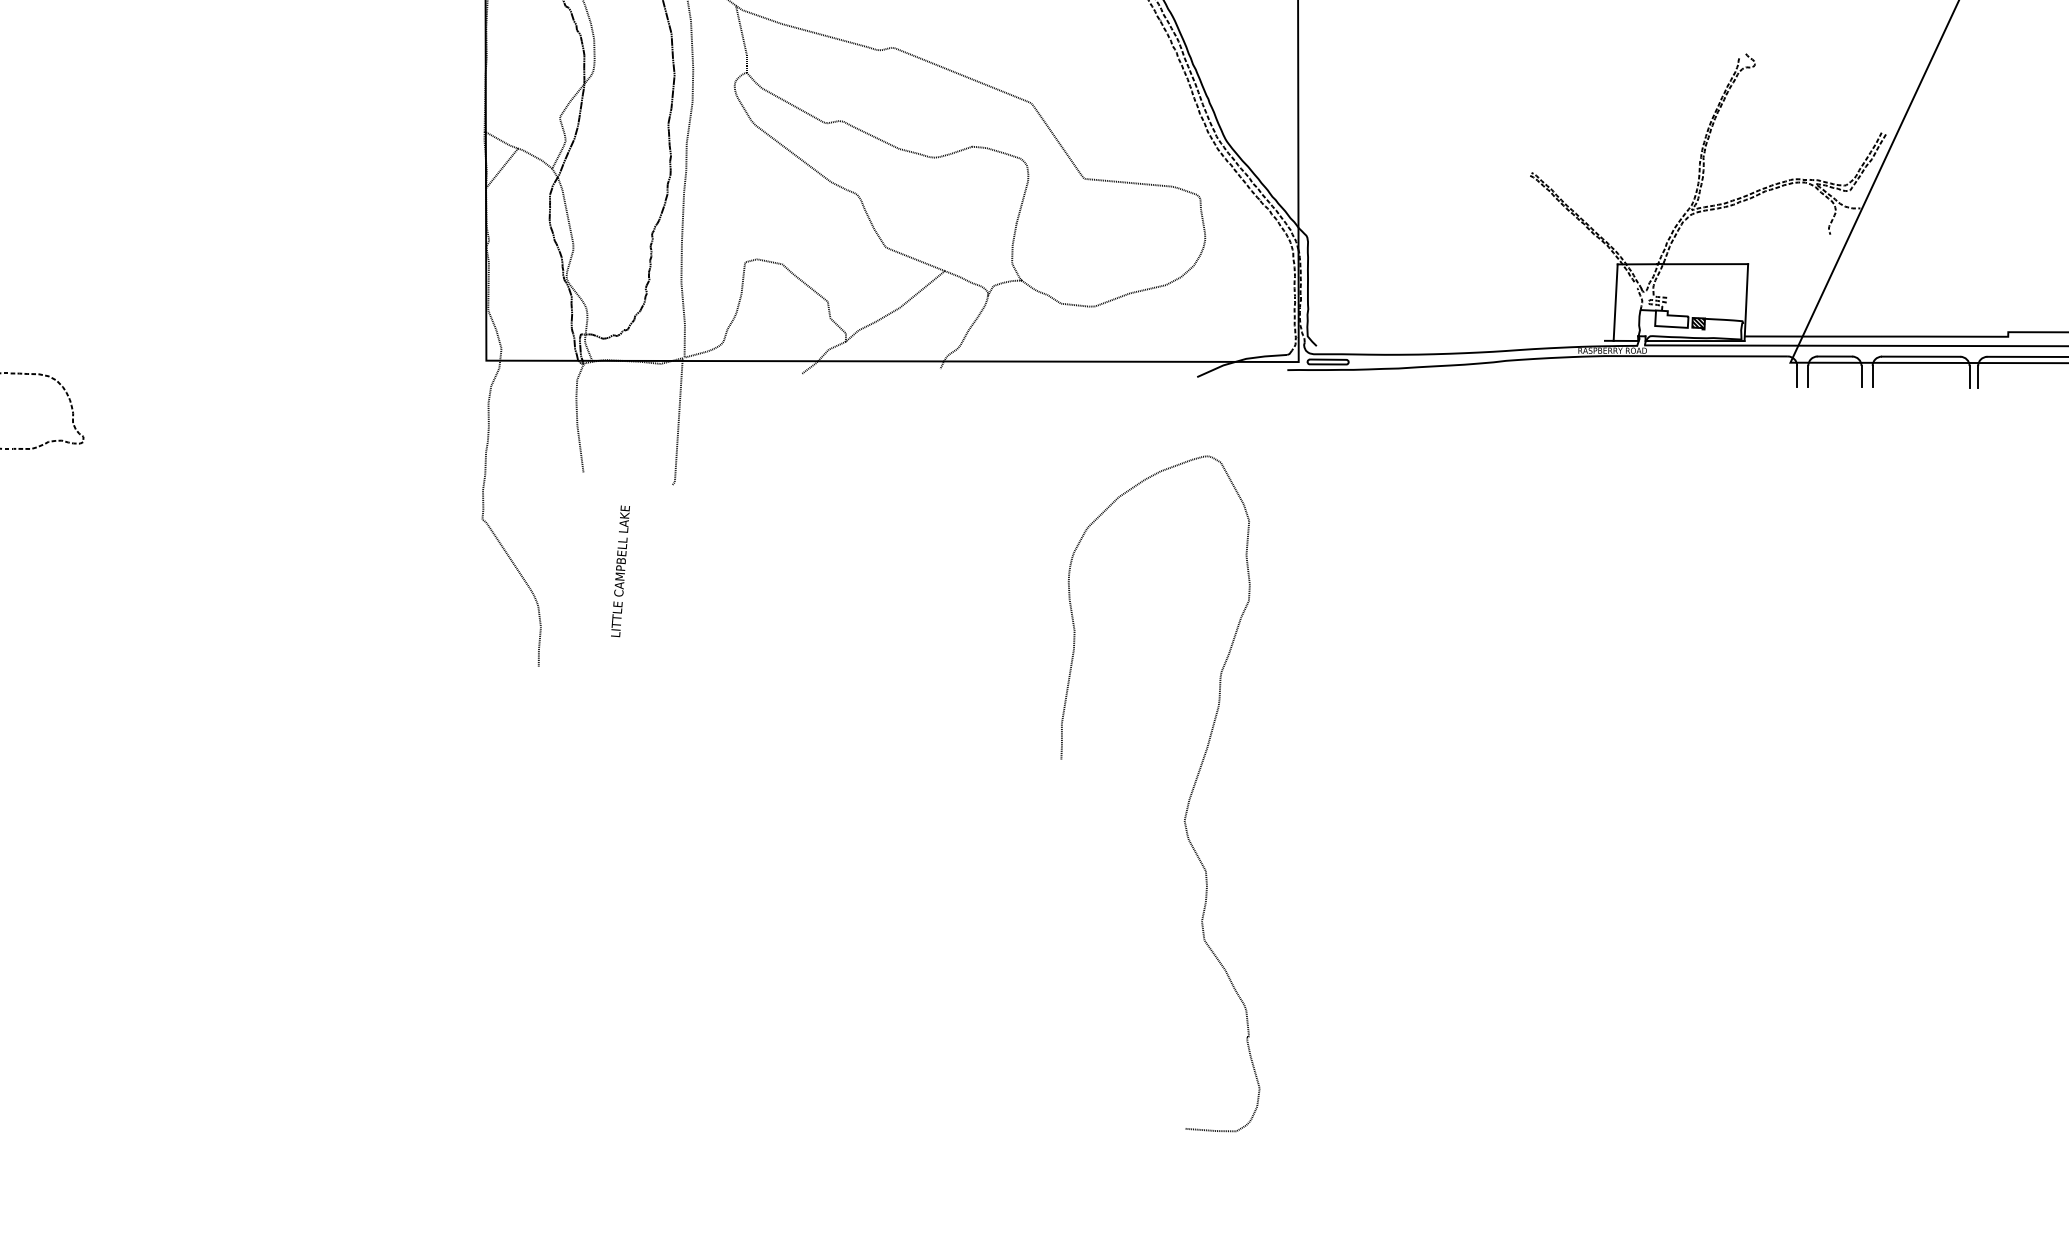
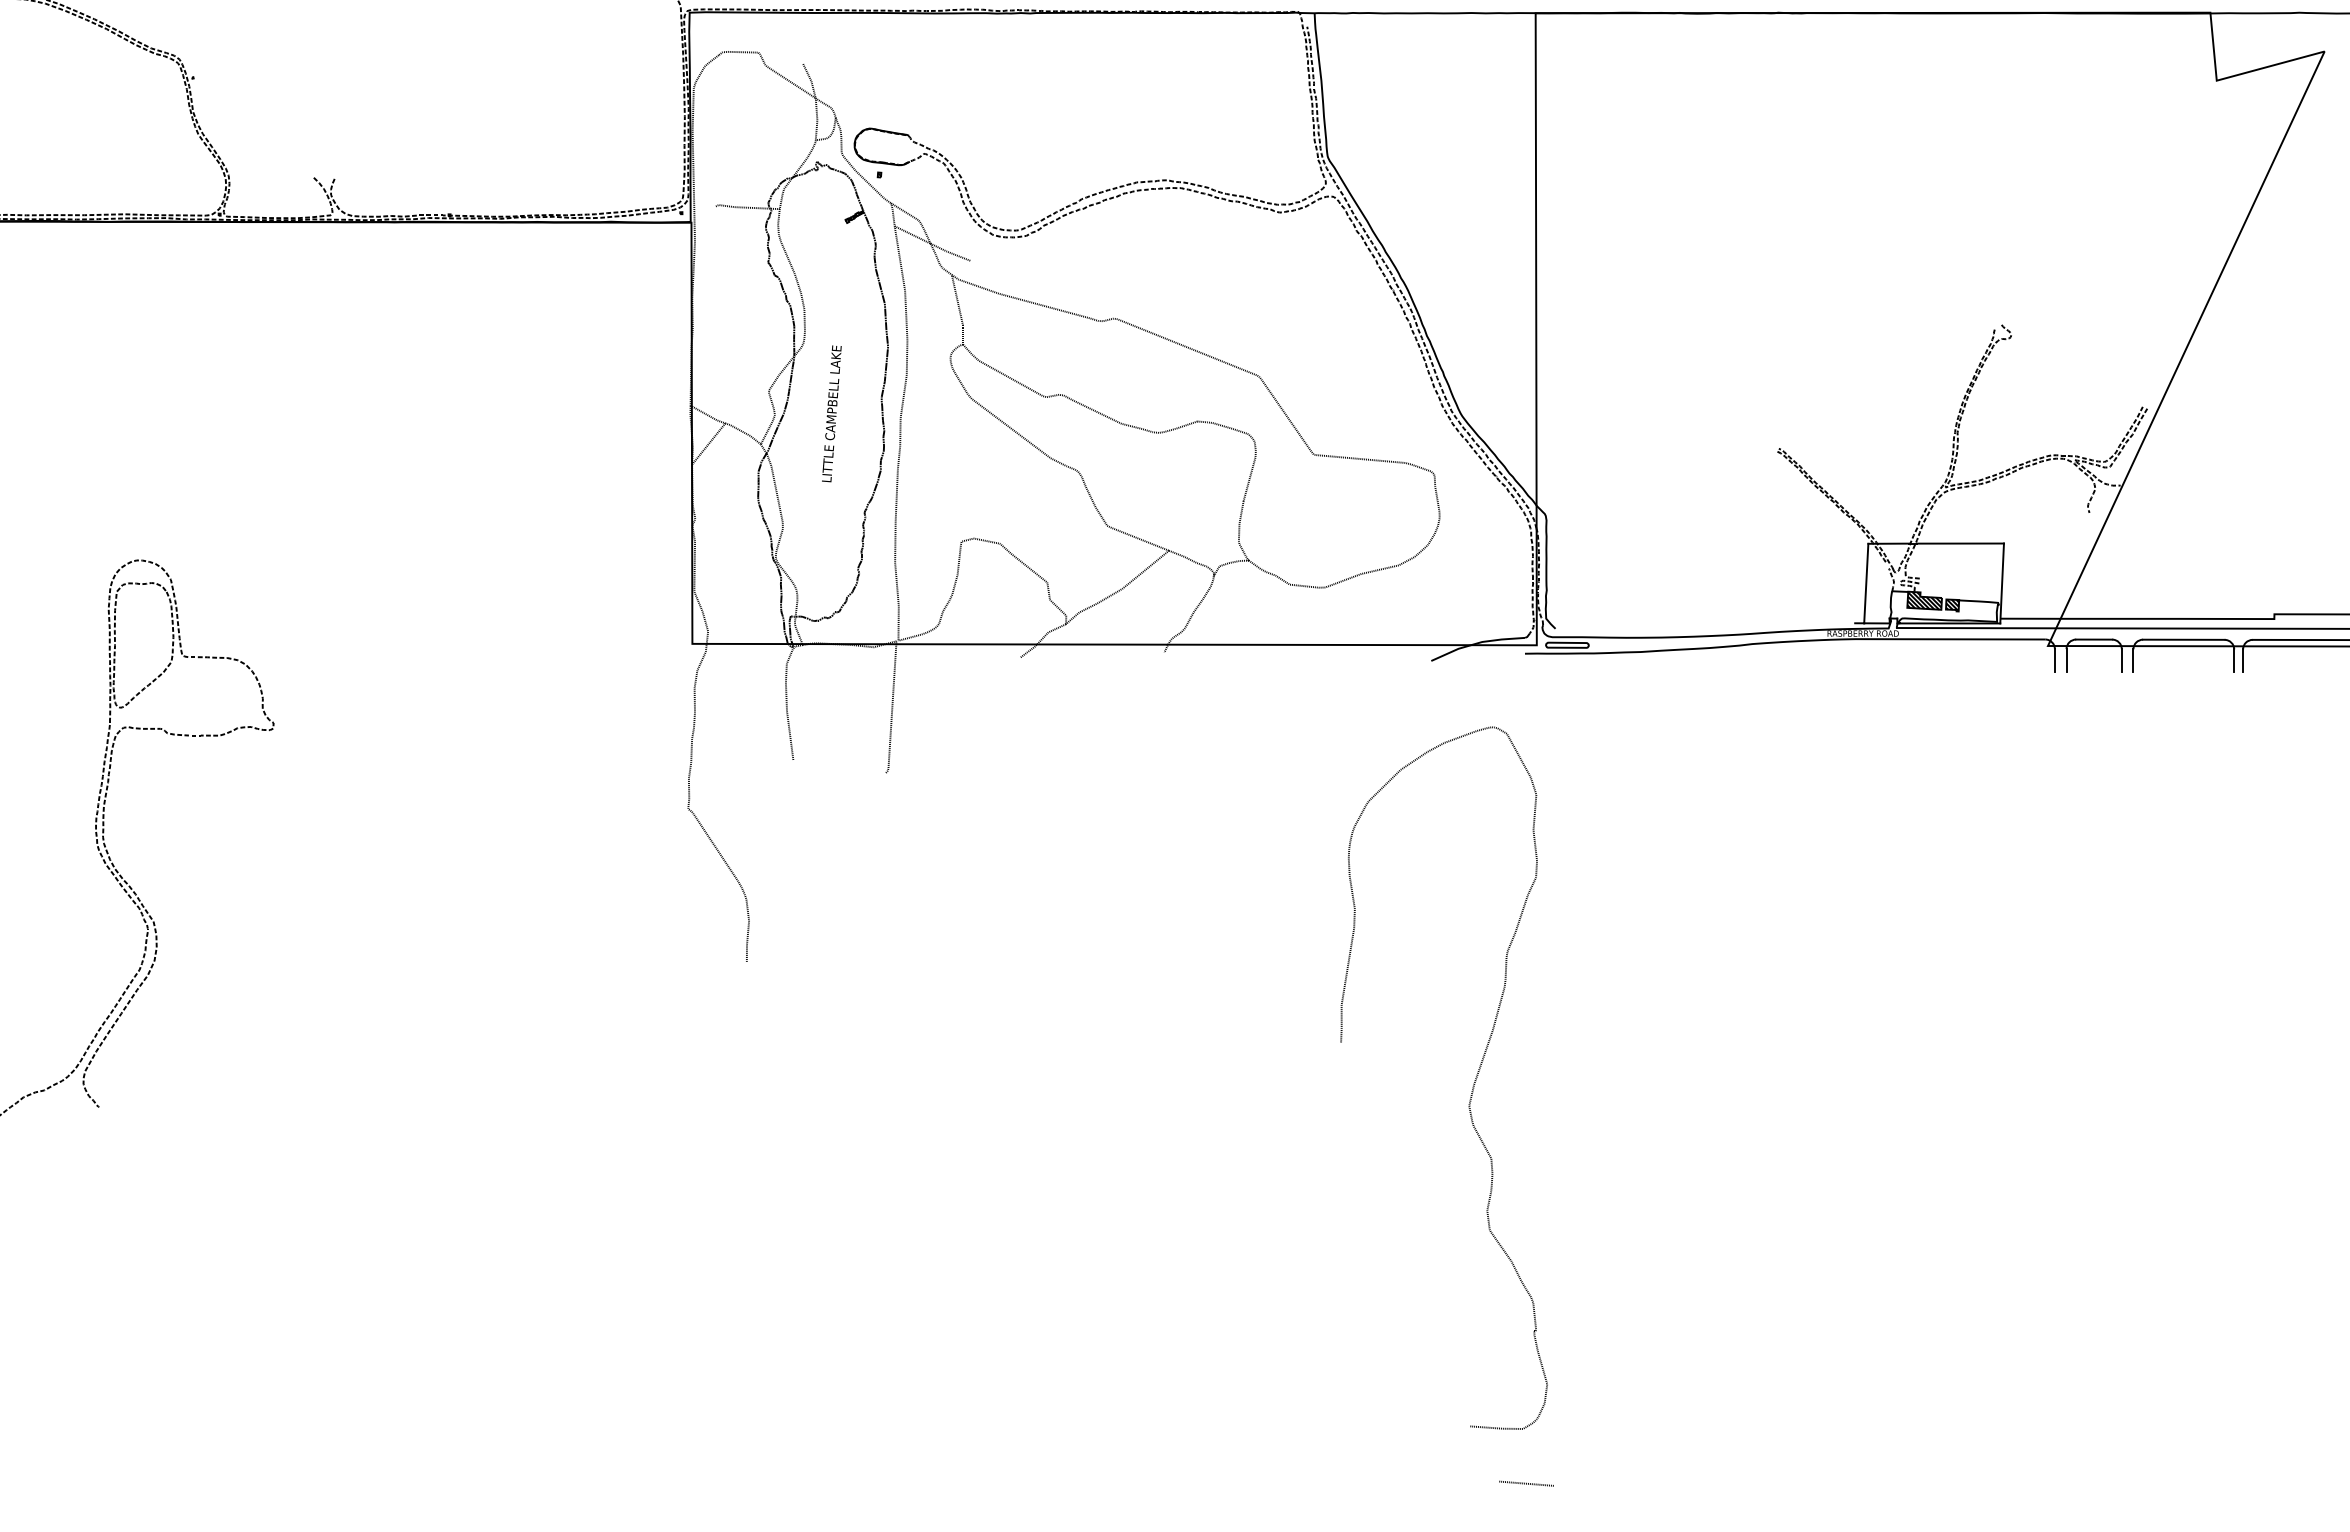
hatch: (1671, 318) -> (1924, 600), added
text: (620, 570) -> (831, 413), moved
curve: (1188, 798) -> (1473, 1083), moved
line: (1288, 1168) -> (1526, 1483), added

